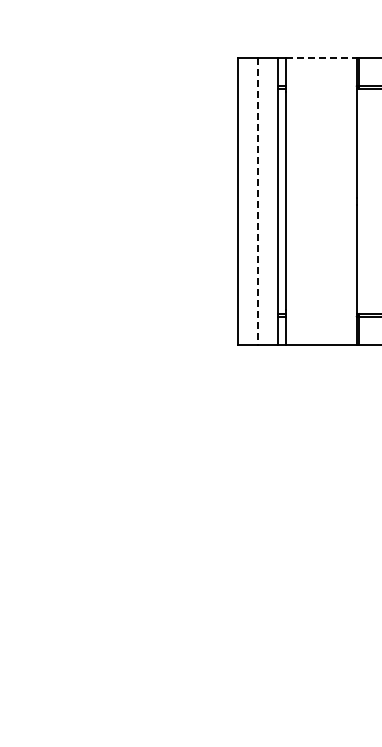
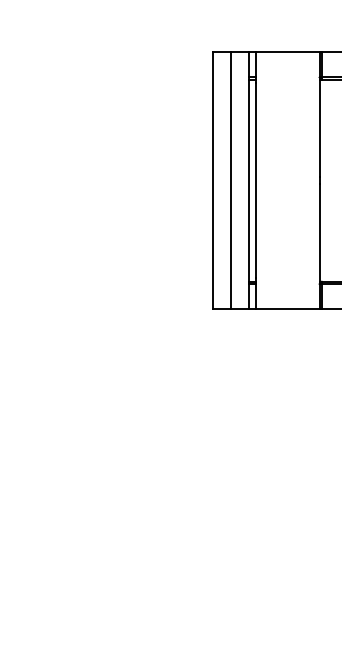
line: (321, 58) -> (287, 52), dashed -> solid
line: (258, 201) -> (231, 180), dashed -> solid

